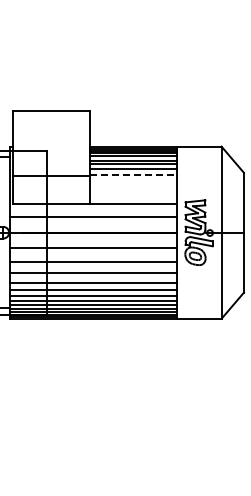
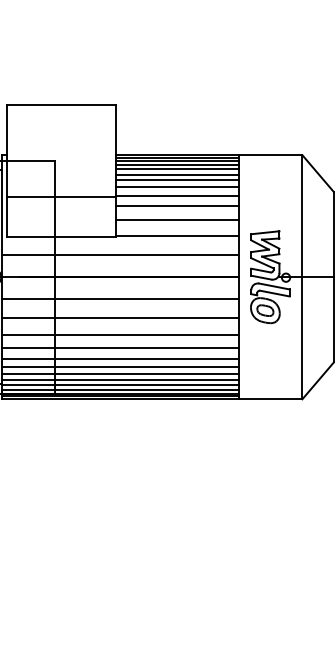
line: (133, 175) -> (177, 196), dashed -> solid
line: (133, 182) -> (177, 206), added
line: (133, 192) -> (177, 220), added

